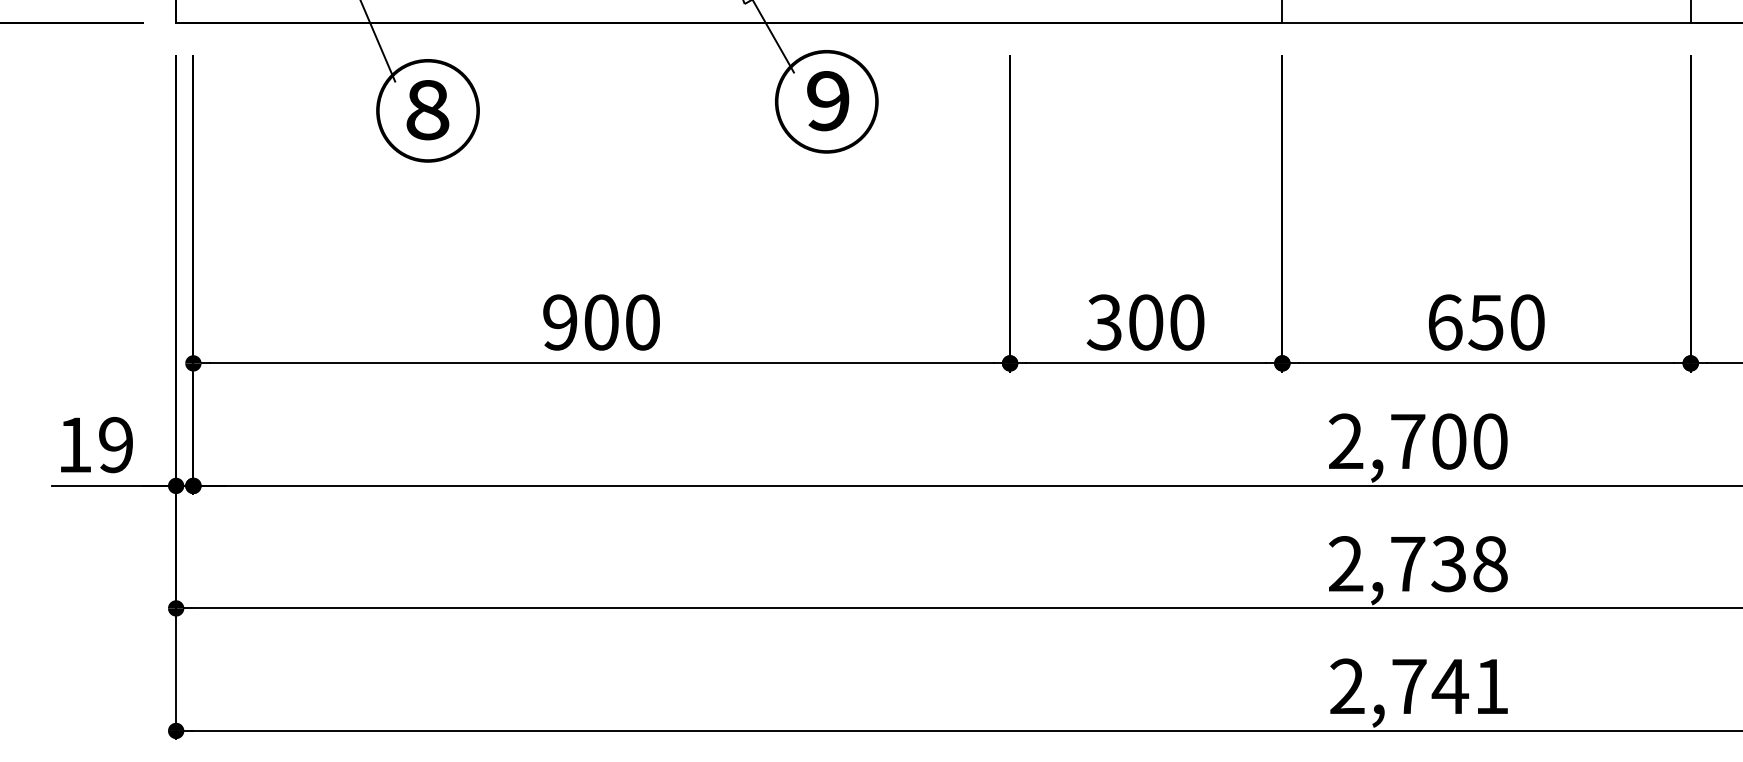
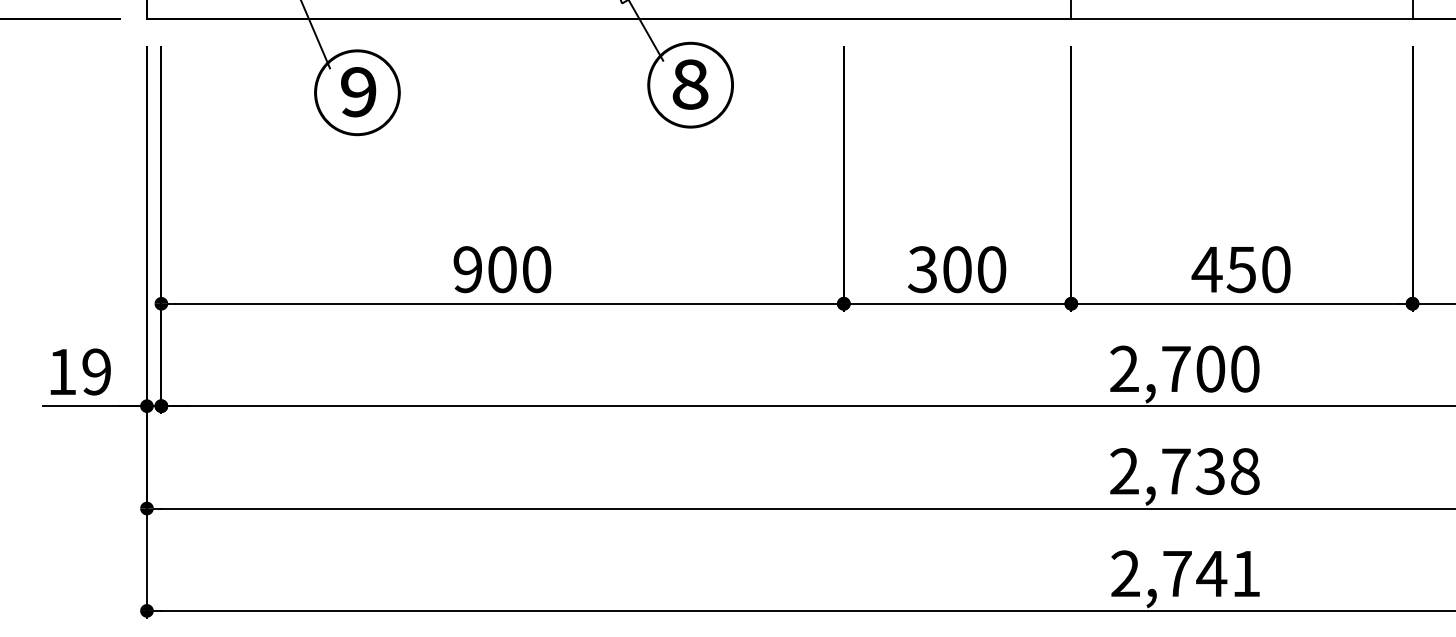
text: (827, 101) -> (691, 84), ⑨ -> ⑧
text: (428, 110) -> (357, 92), ⑧ -> ⑨
text: (1444, 322) -> (1206, 269), 650 -> 450

